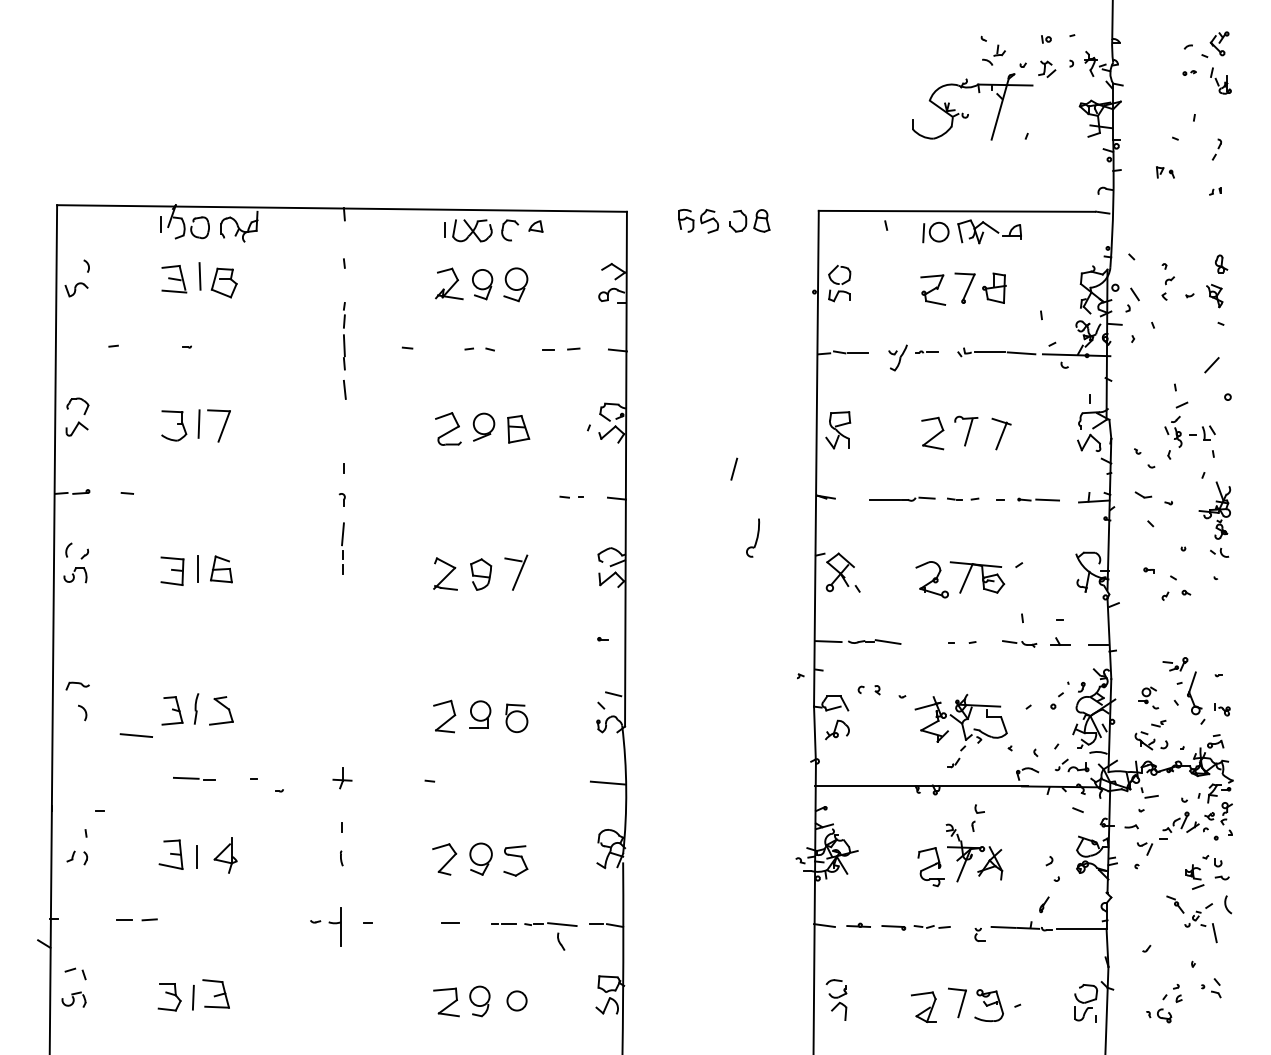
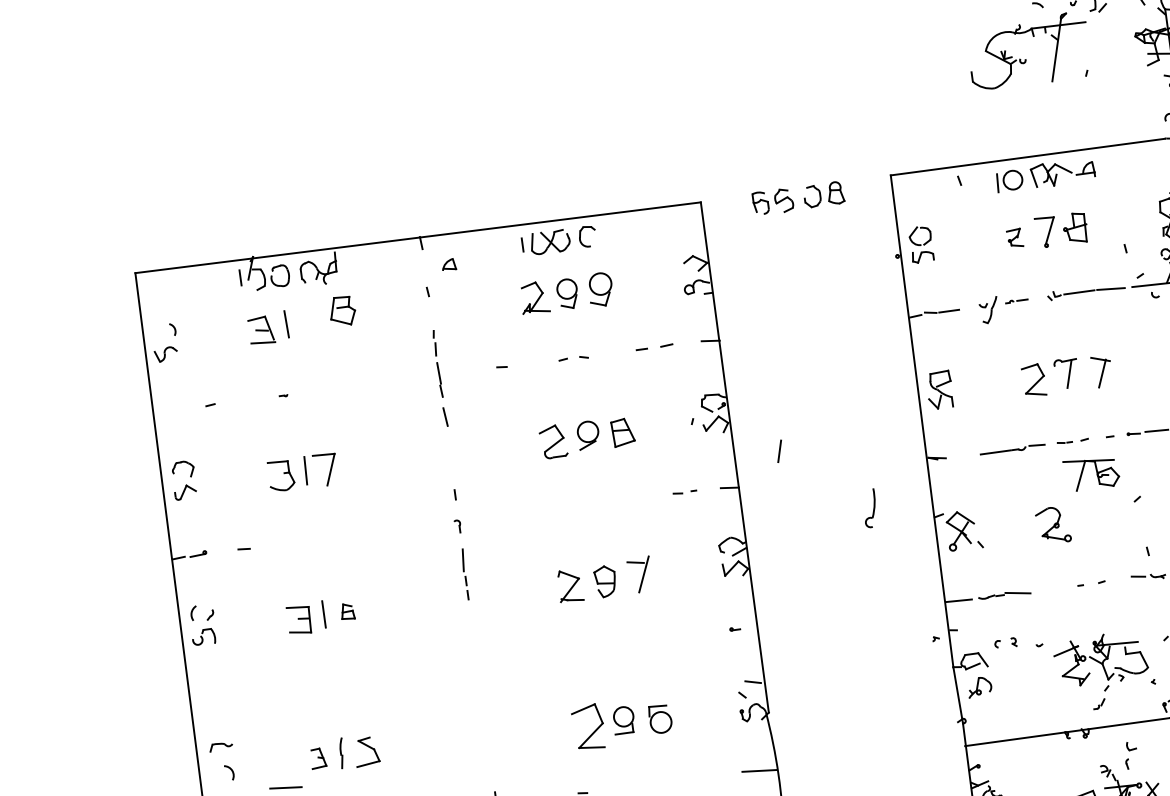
part: (535, 226) -> (448, 264), moved
part: (223, 282) -> (341, 310), moved
part: (933, 289) -> (1015, 237), size x0.6
line: (734, 468) -> (779, 450), moved
part: (221, 569) -> (347, 611), size x0.6
part: (977, 577) -> (1091, 473), moved
part: (172, 710) -> (318, 758), size x0.7
part: (444, 716) -> (588, 727), size x1.4

